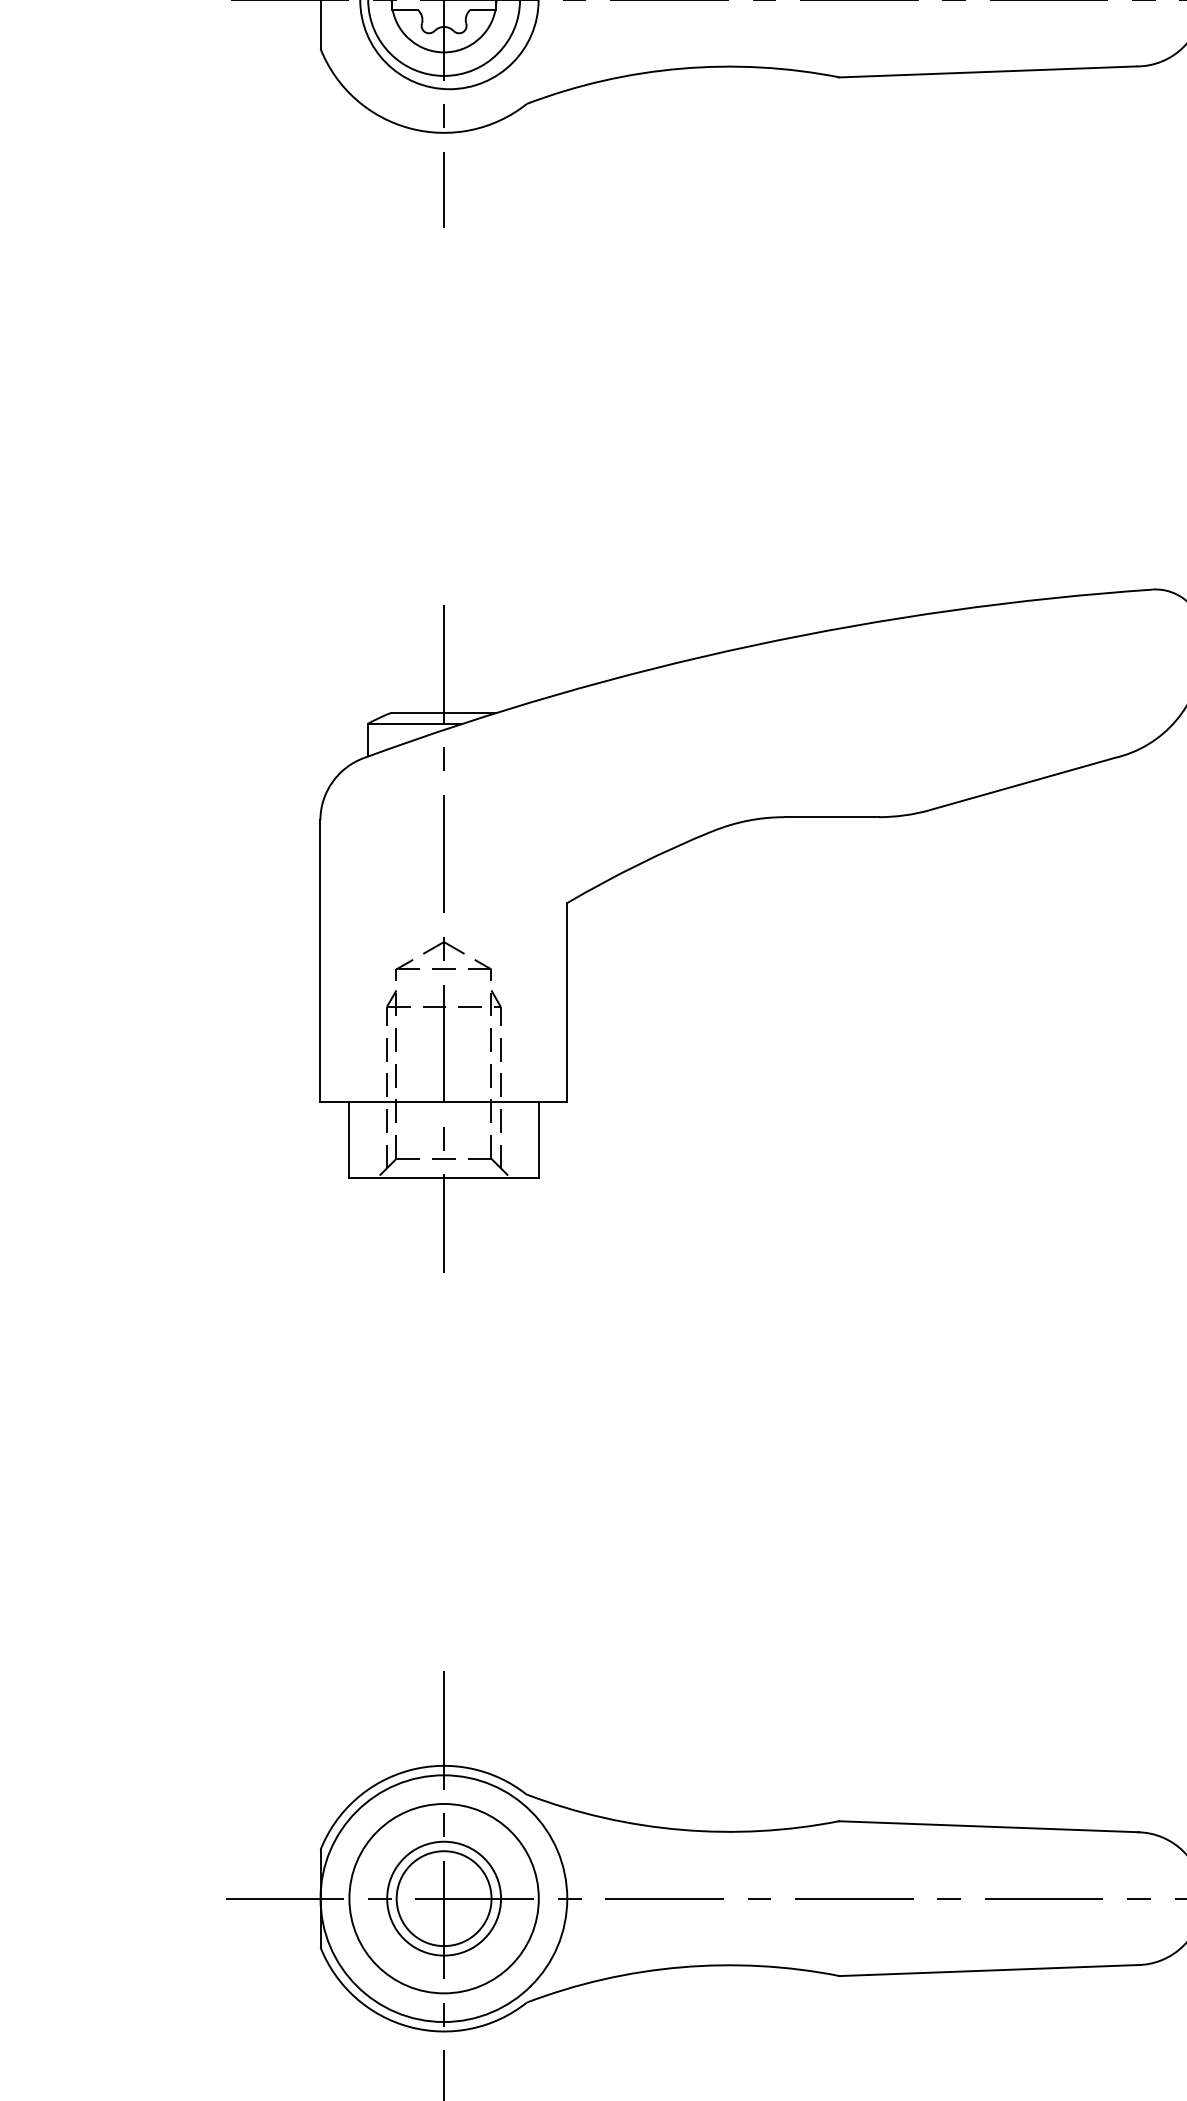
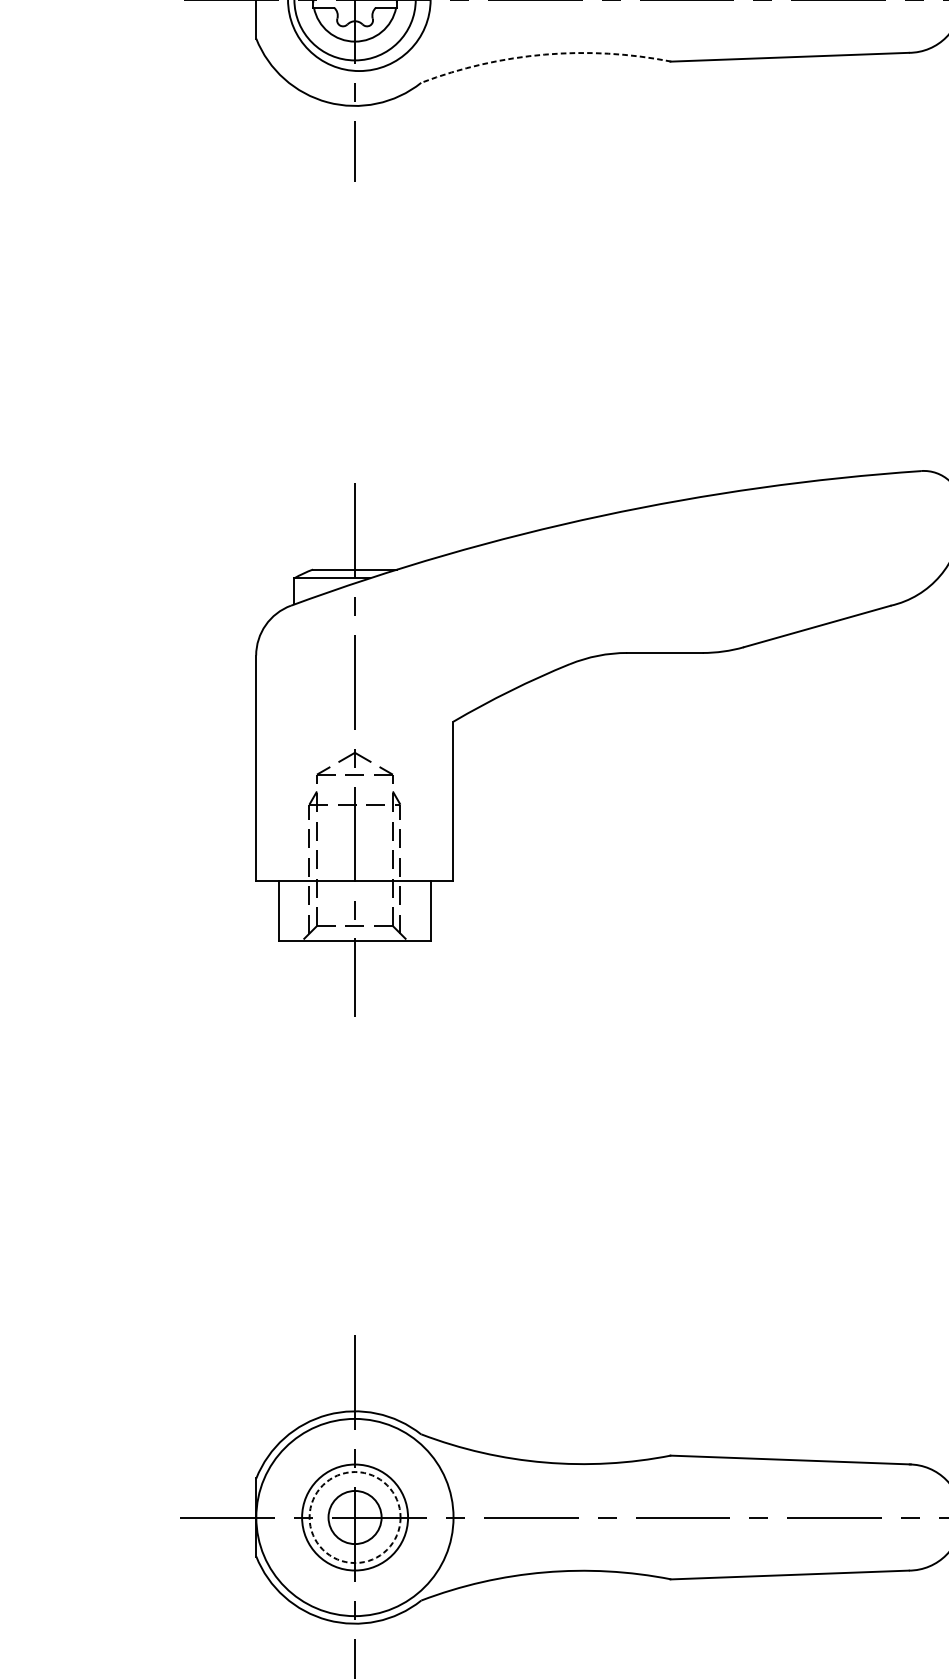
arc: (681, 68) -> (544, 54), solid -> dashed
circle: (443, 1898) -> (354, 1517), size x0.7
circle: (443, 1898) -> (354, 1517), size x0.7
circle: (444, 1898) -> (355, 1517), solid -> dashed

